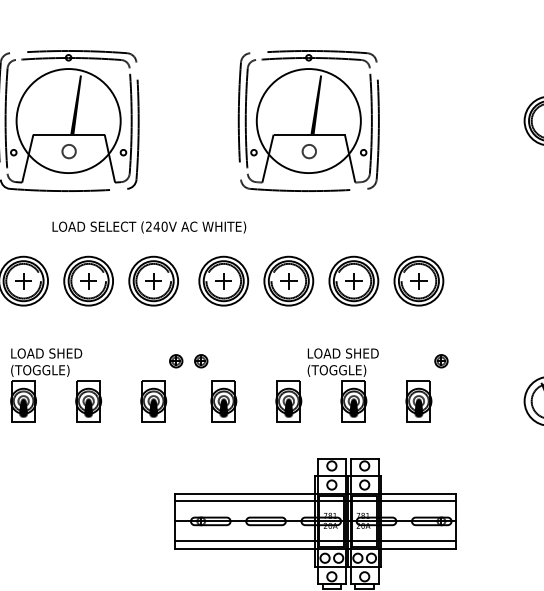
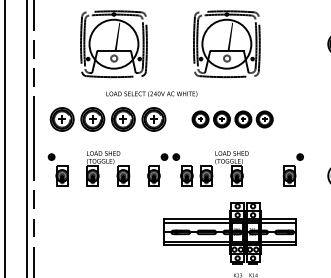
part: (320, 281) -> (232, 119), size x0.7
part: (325, 385) -> (223, 168), moved
part: (425, 387) -> (292, 169), moved

